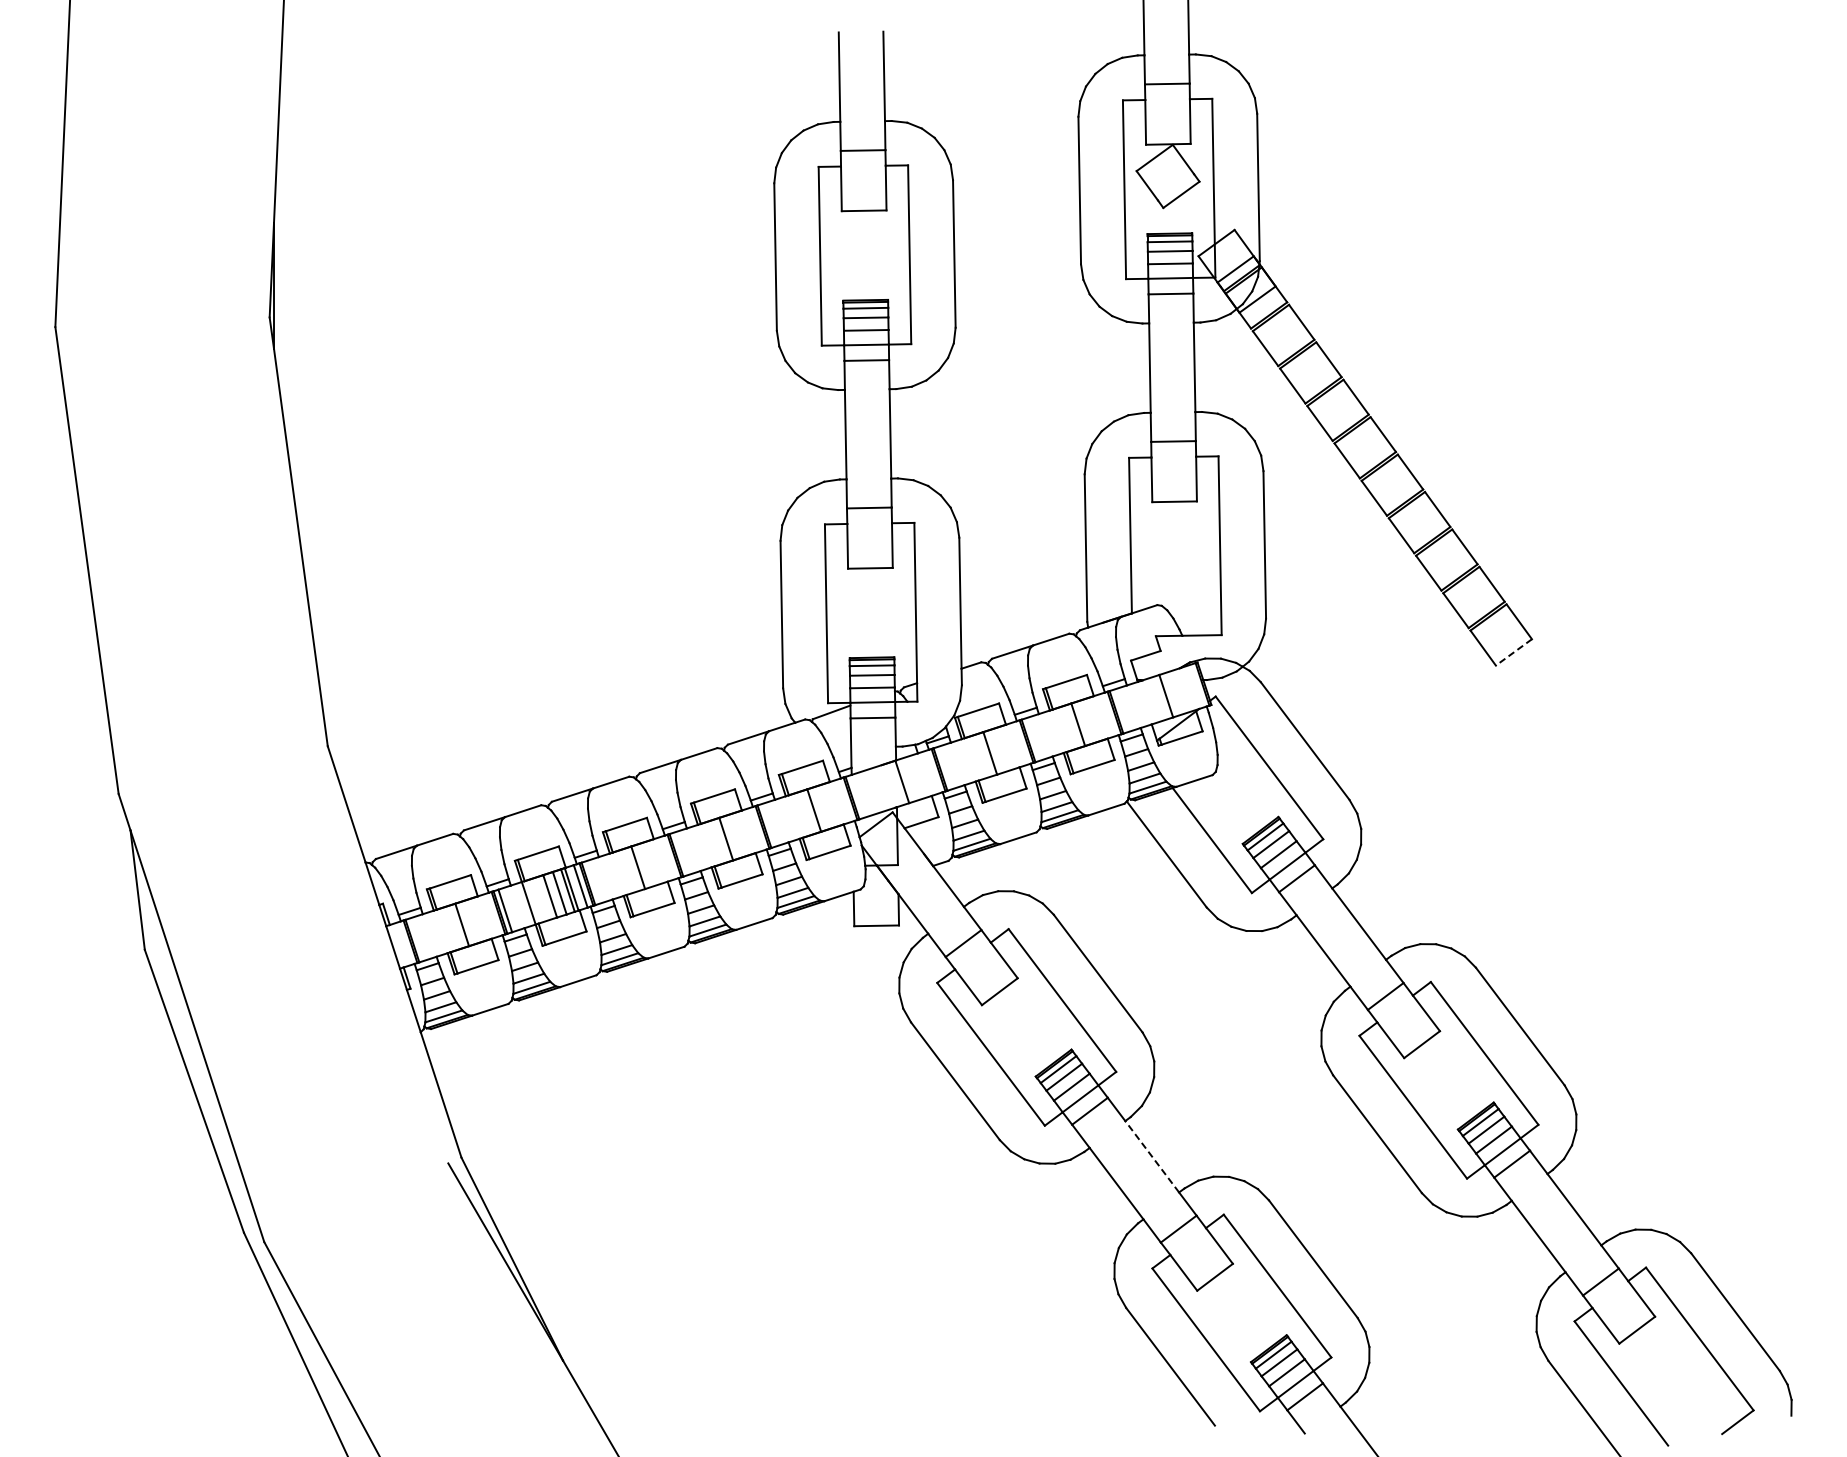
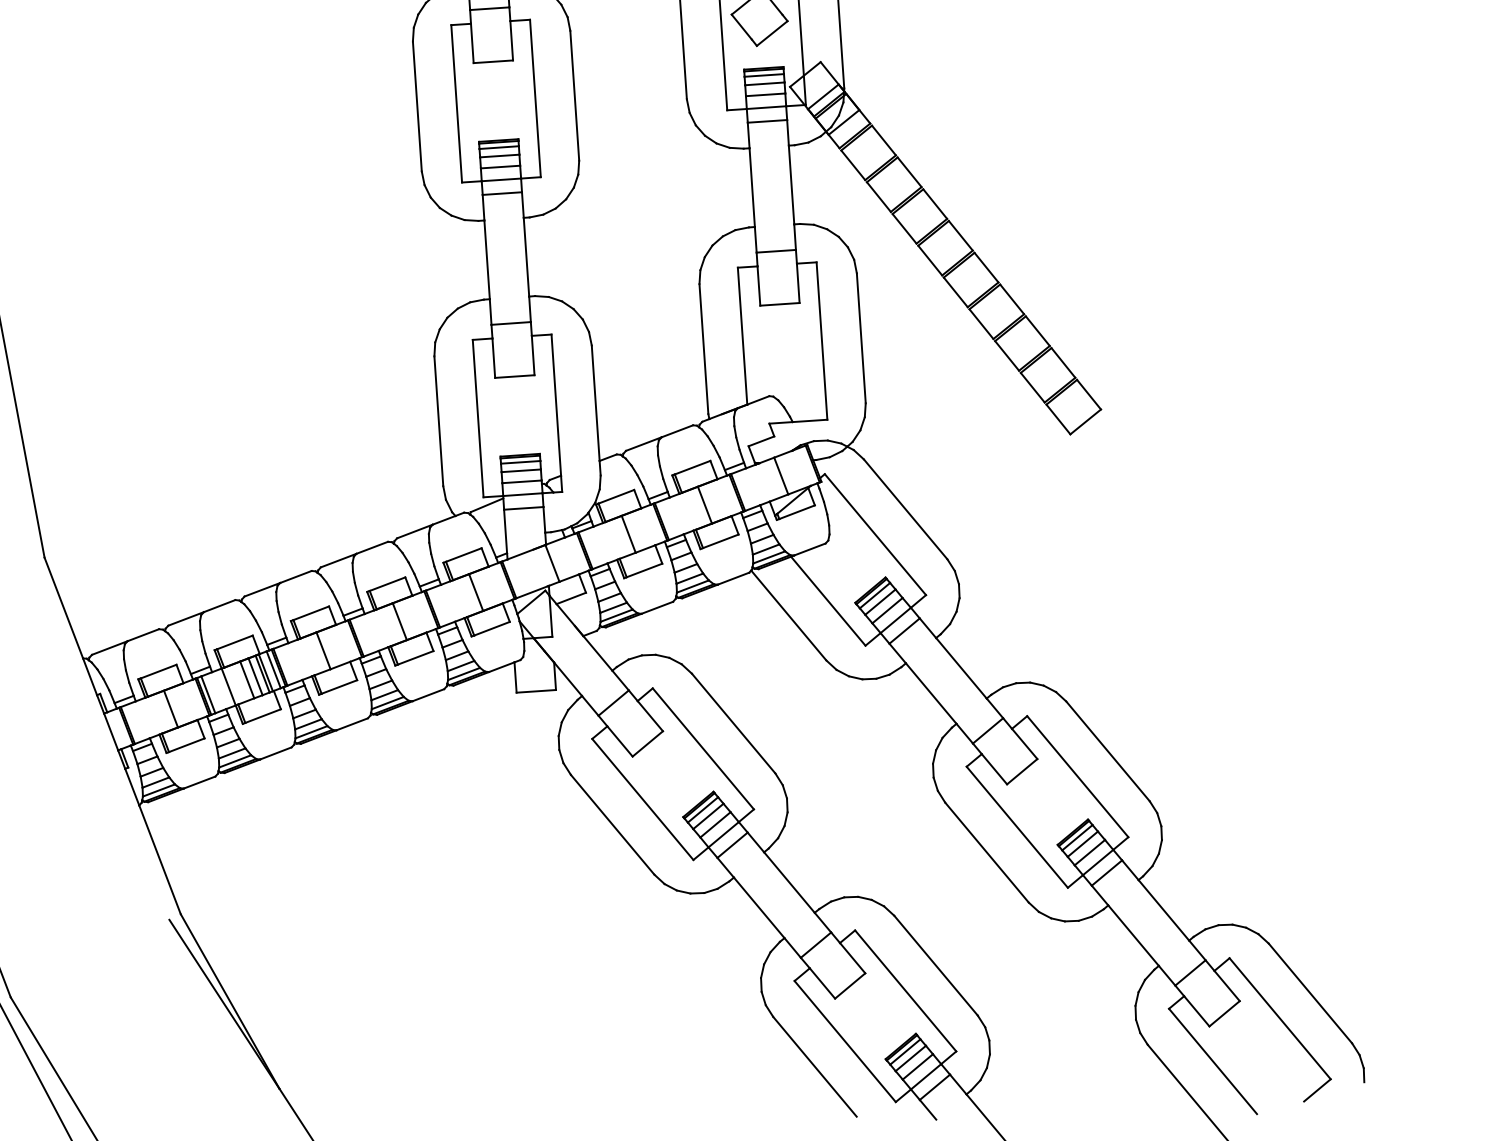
line: (1513, 652) -> (1085, 422), dashed -> solid
line: (1152, 1156) -> (789, 882), dashed -> solid

